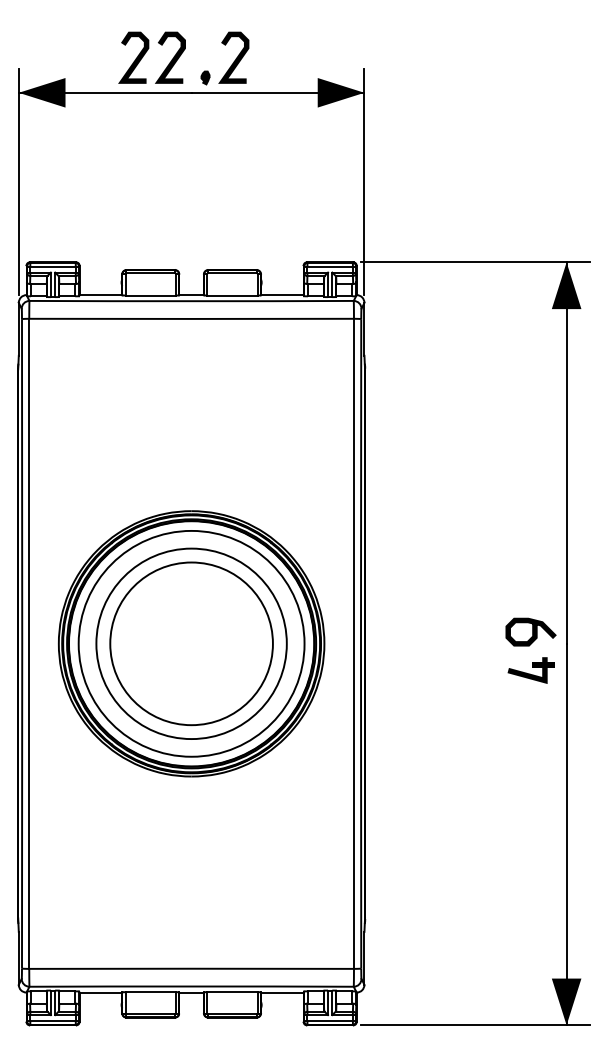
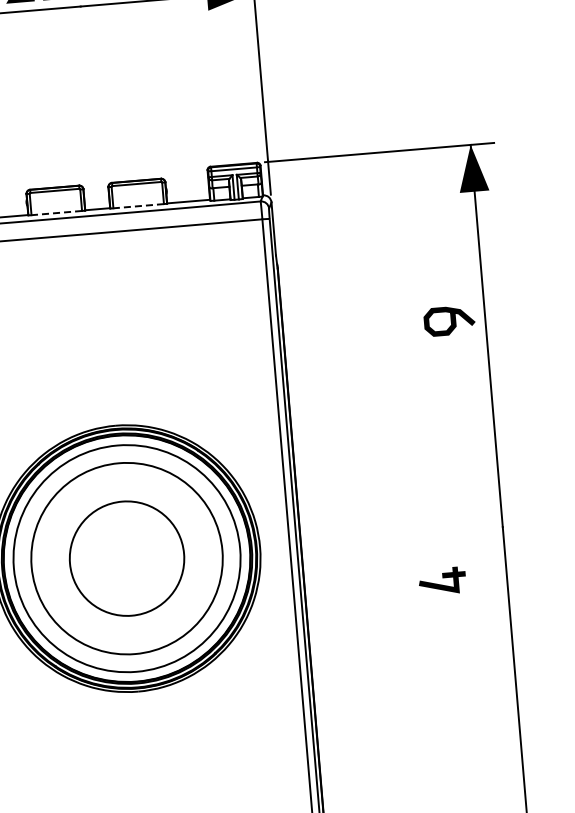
line: (150, 295) -> (56, 213), solid -> dashed
line: (231, 295) -> (137, 206), solid -> dashed
curve: (532, 631) -> (450, 320), moved
circle: (191, 643) -> (126, 558), size x0.7
part: (530, 670) -> (441, 581), moved

